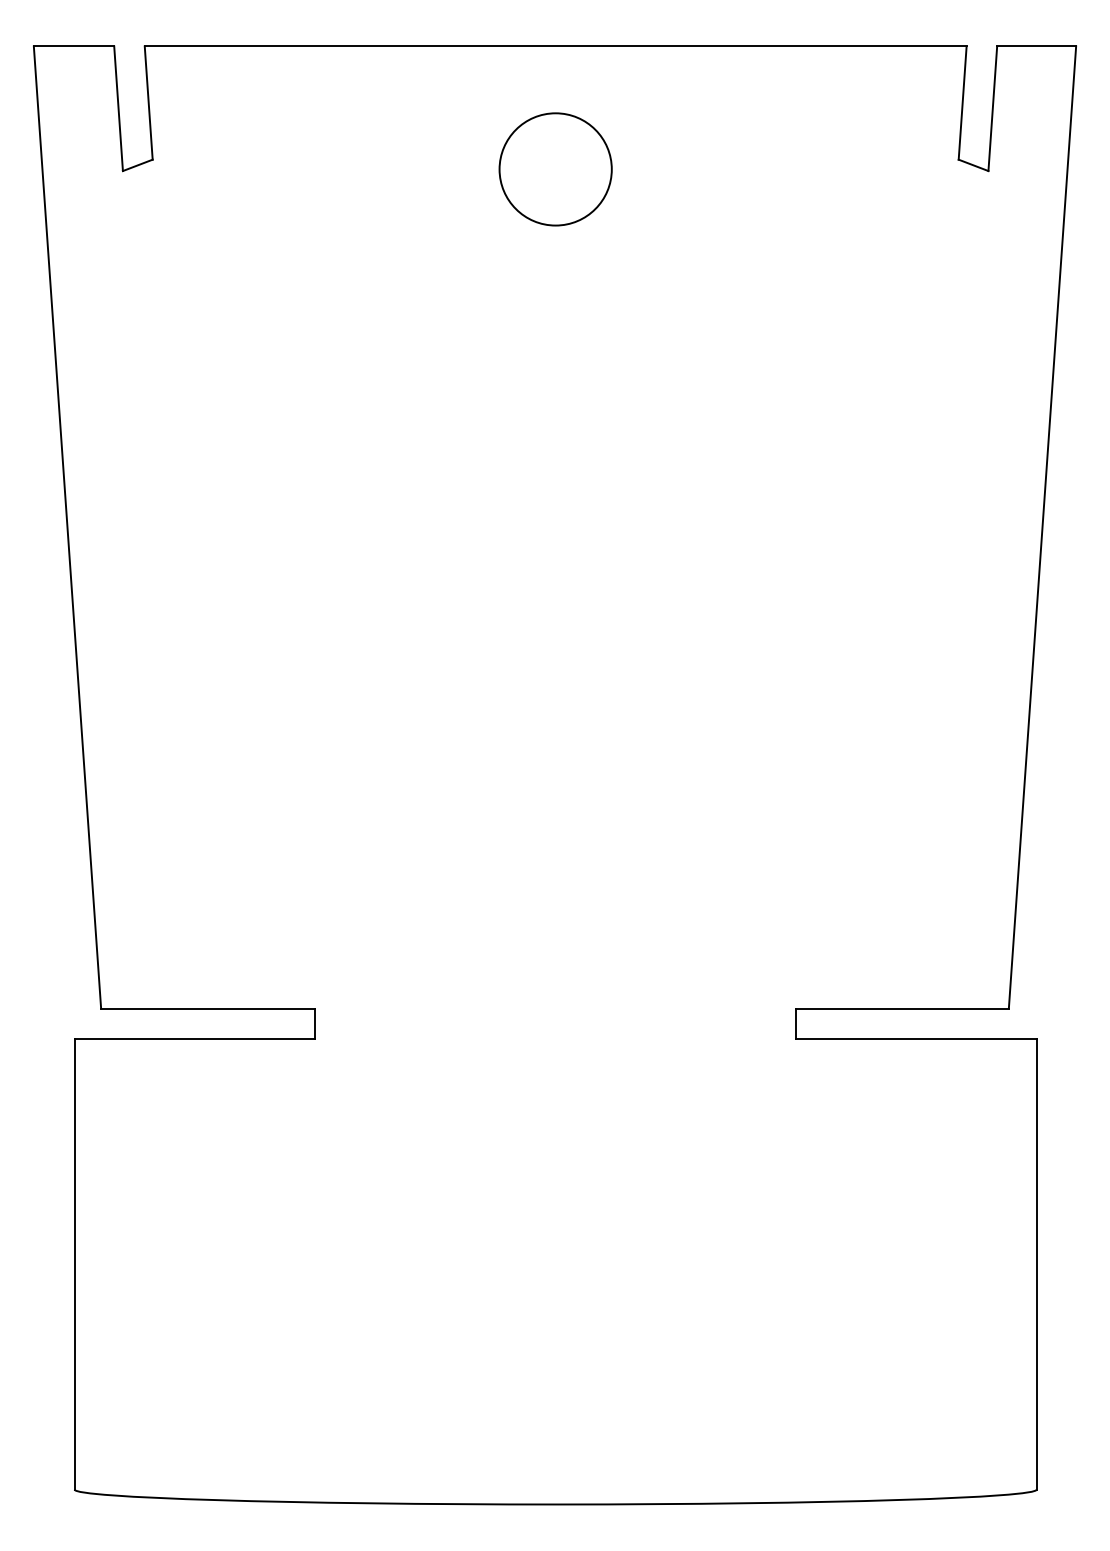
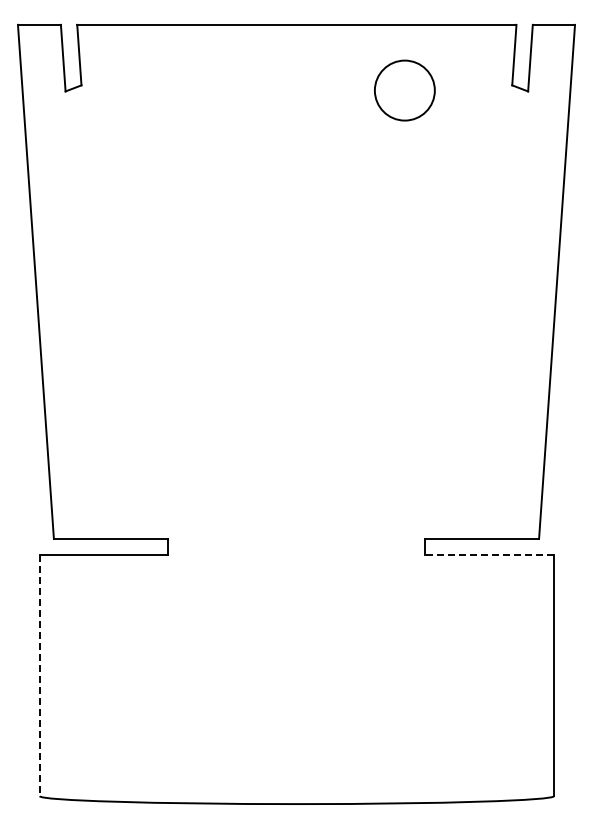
circle: (555, 169) -> (404, 90), moved
line: (916, 1039) -> (489, 555), solid -> dashed
line: (74, 1265) -> (39, 676), solid -> dashed

